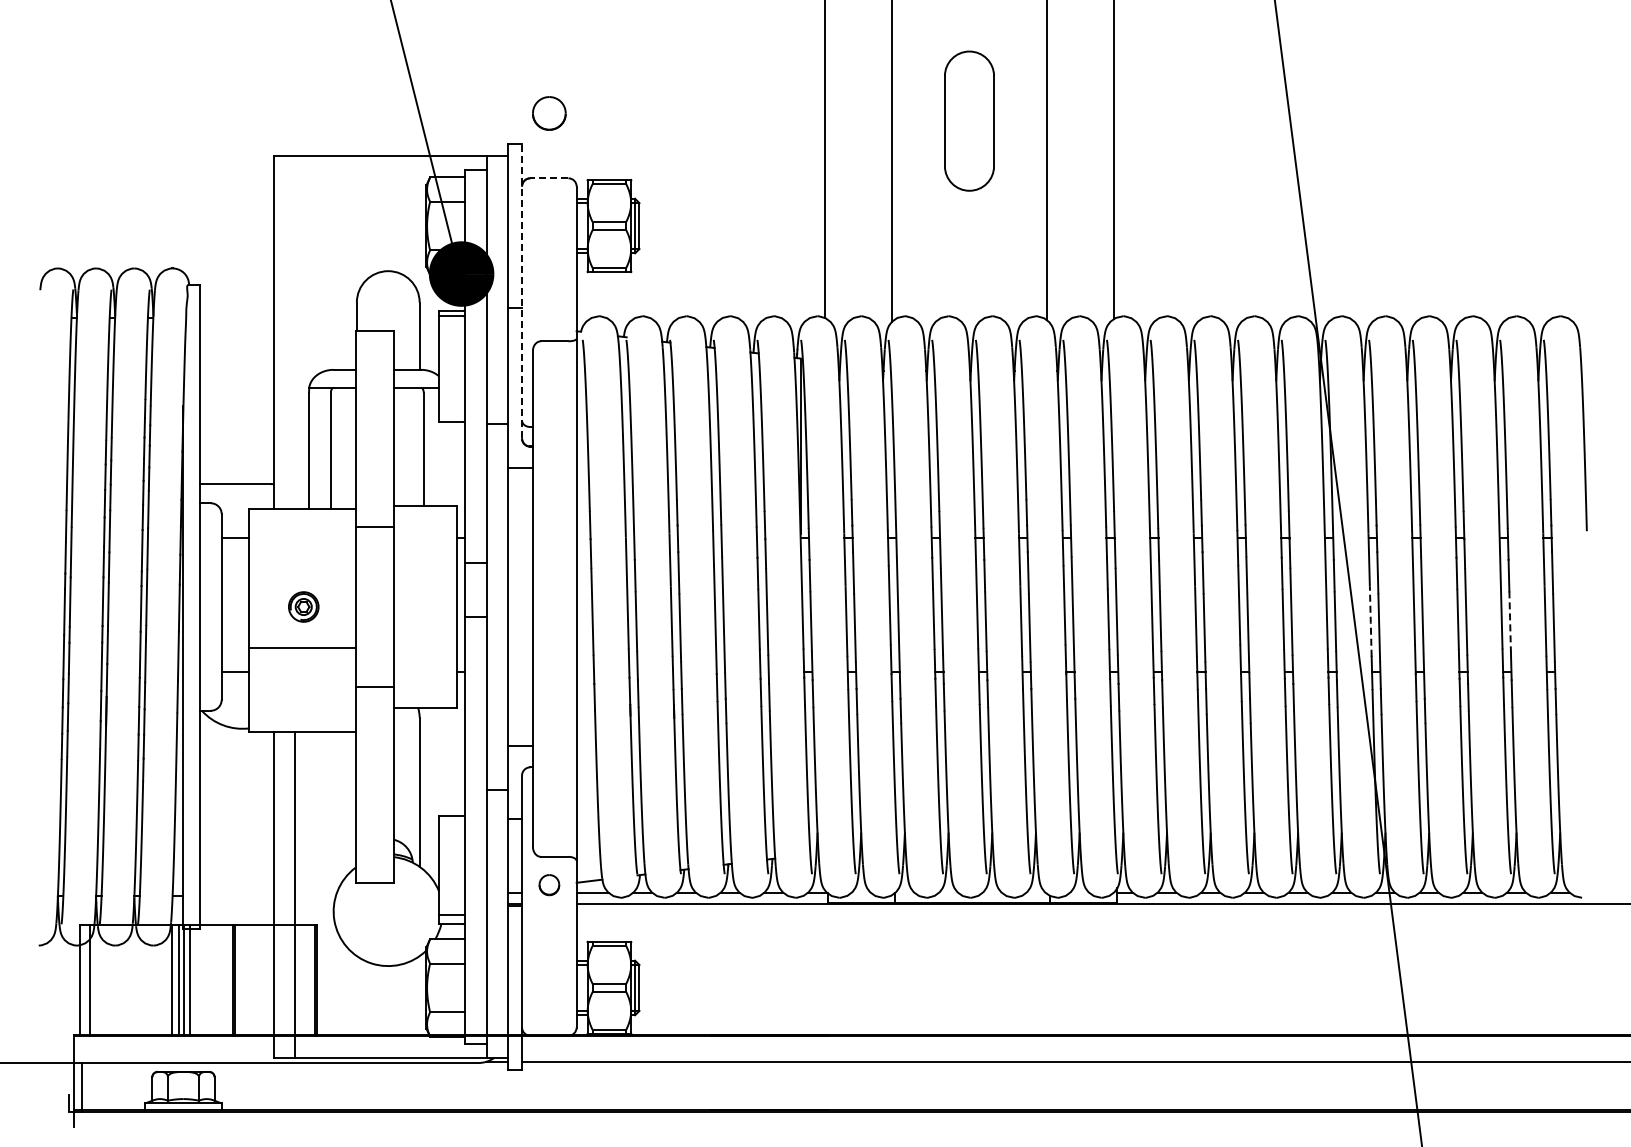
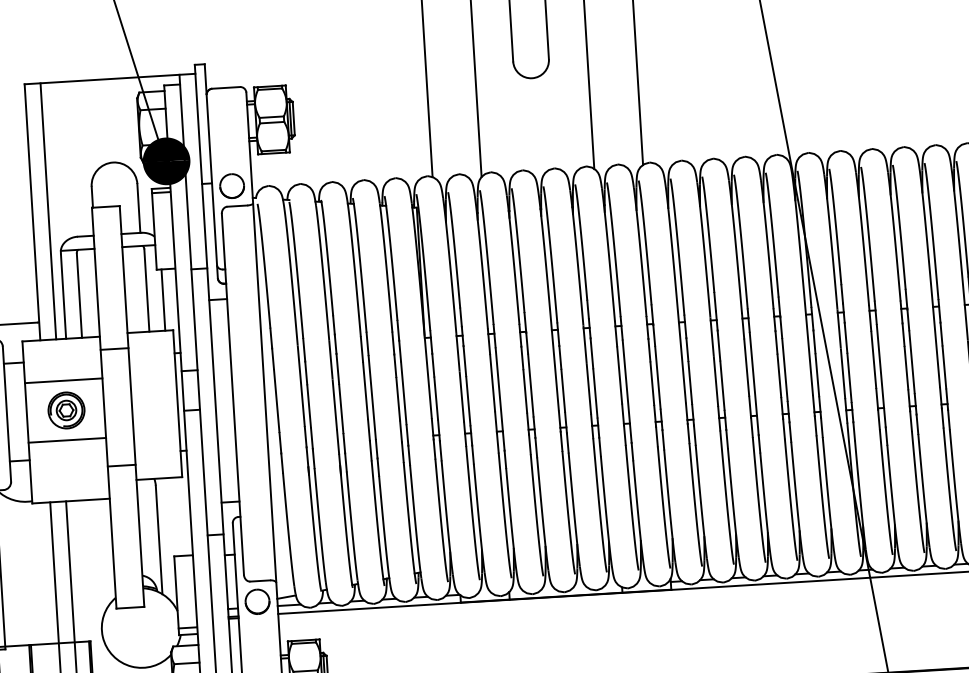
part: (549, 113) -> (232, 186), moved
line: (548, 178) -> (225, 88), dashed -> solid
line: (522, 290) -> (211, 170), dashed -> solid
line: (295, 332) -> (48, 211), added
line: (445, 463) -> (163, 299), added
line: (302, 566) -> (63, 381), added
part: (303, 606) -> (66, 410), size x1.67
line: (1370, 622) -> (842, 374), dashed -> solid
line: (1510, 622) -> (944, 368), dashed -> solid
part: (549, 884) -> (257, 601), size x1.67

